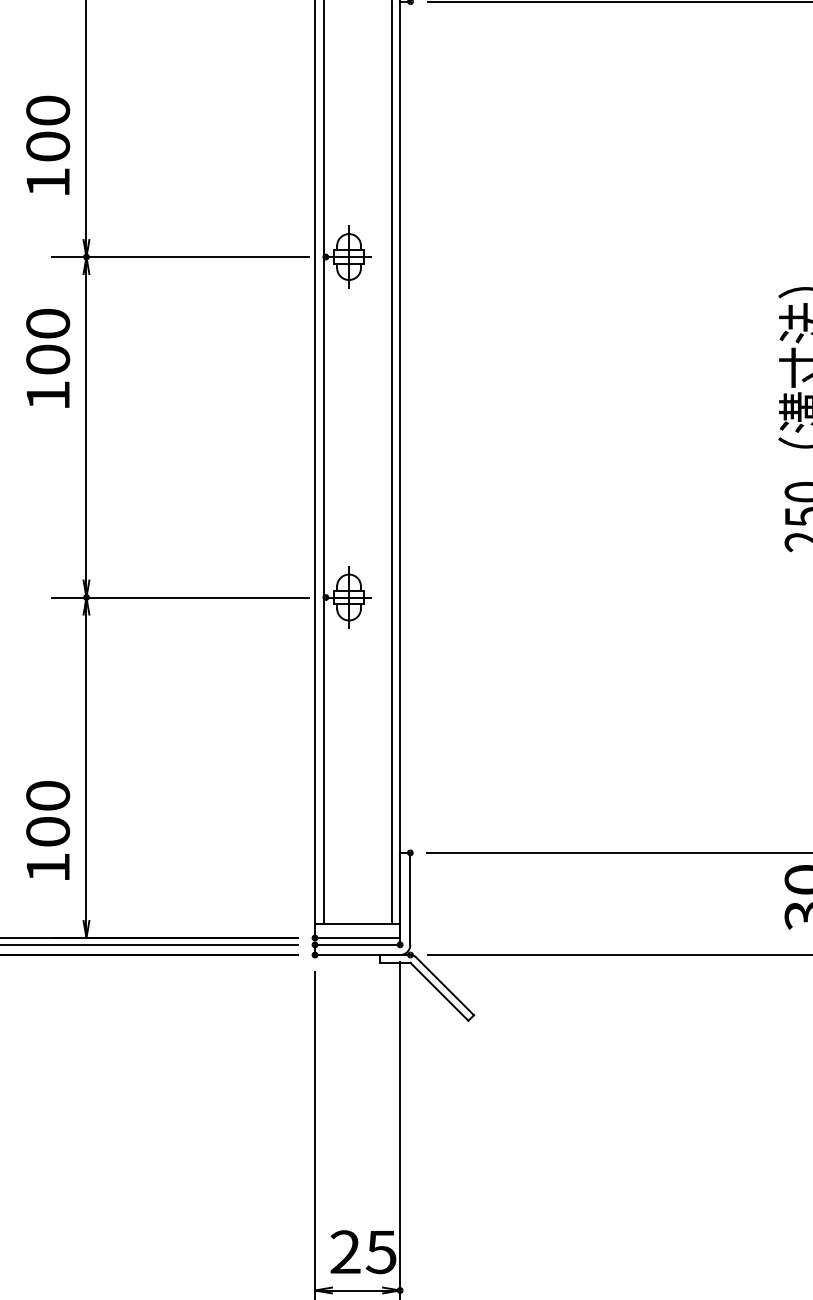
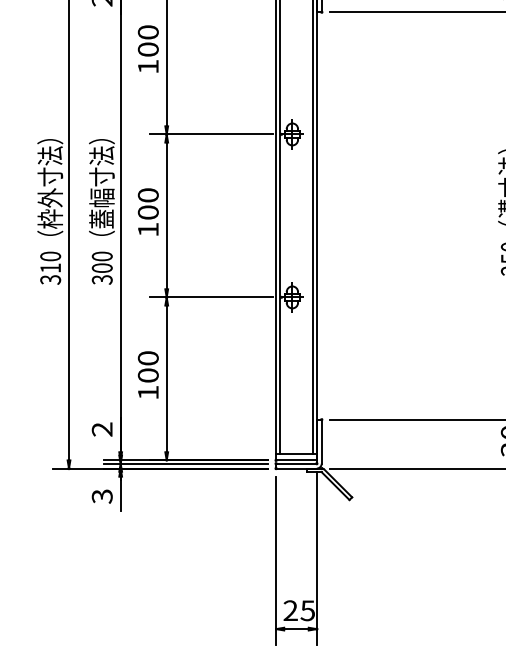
text: (46, 144) -> (147, 48), moved
text: (46, 357) -> (147, 211), moved
text: (46, 829) -> (147, 374), moved

